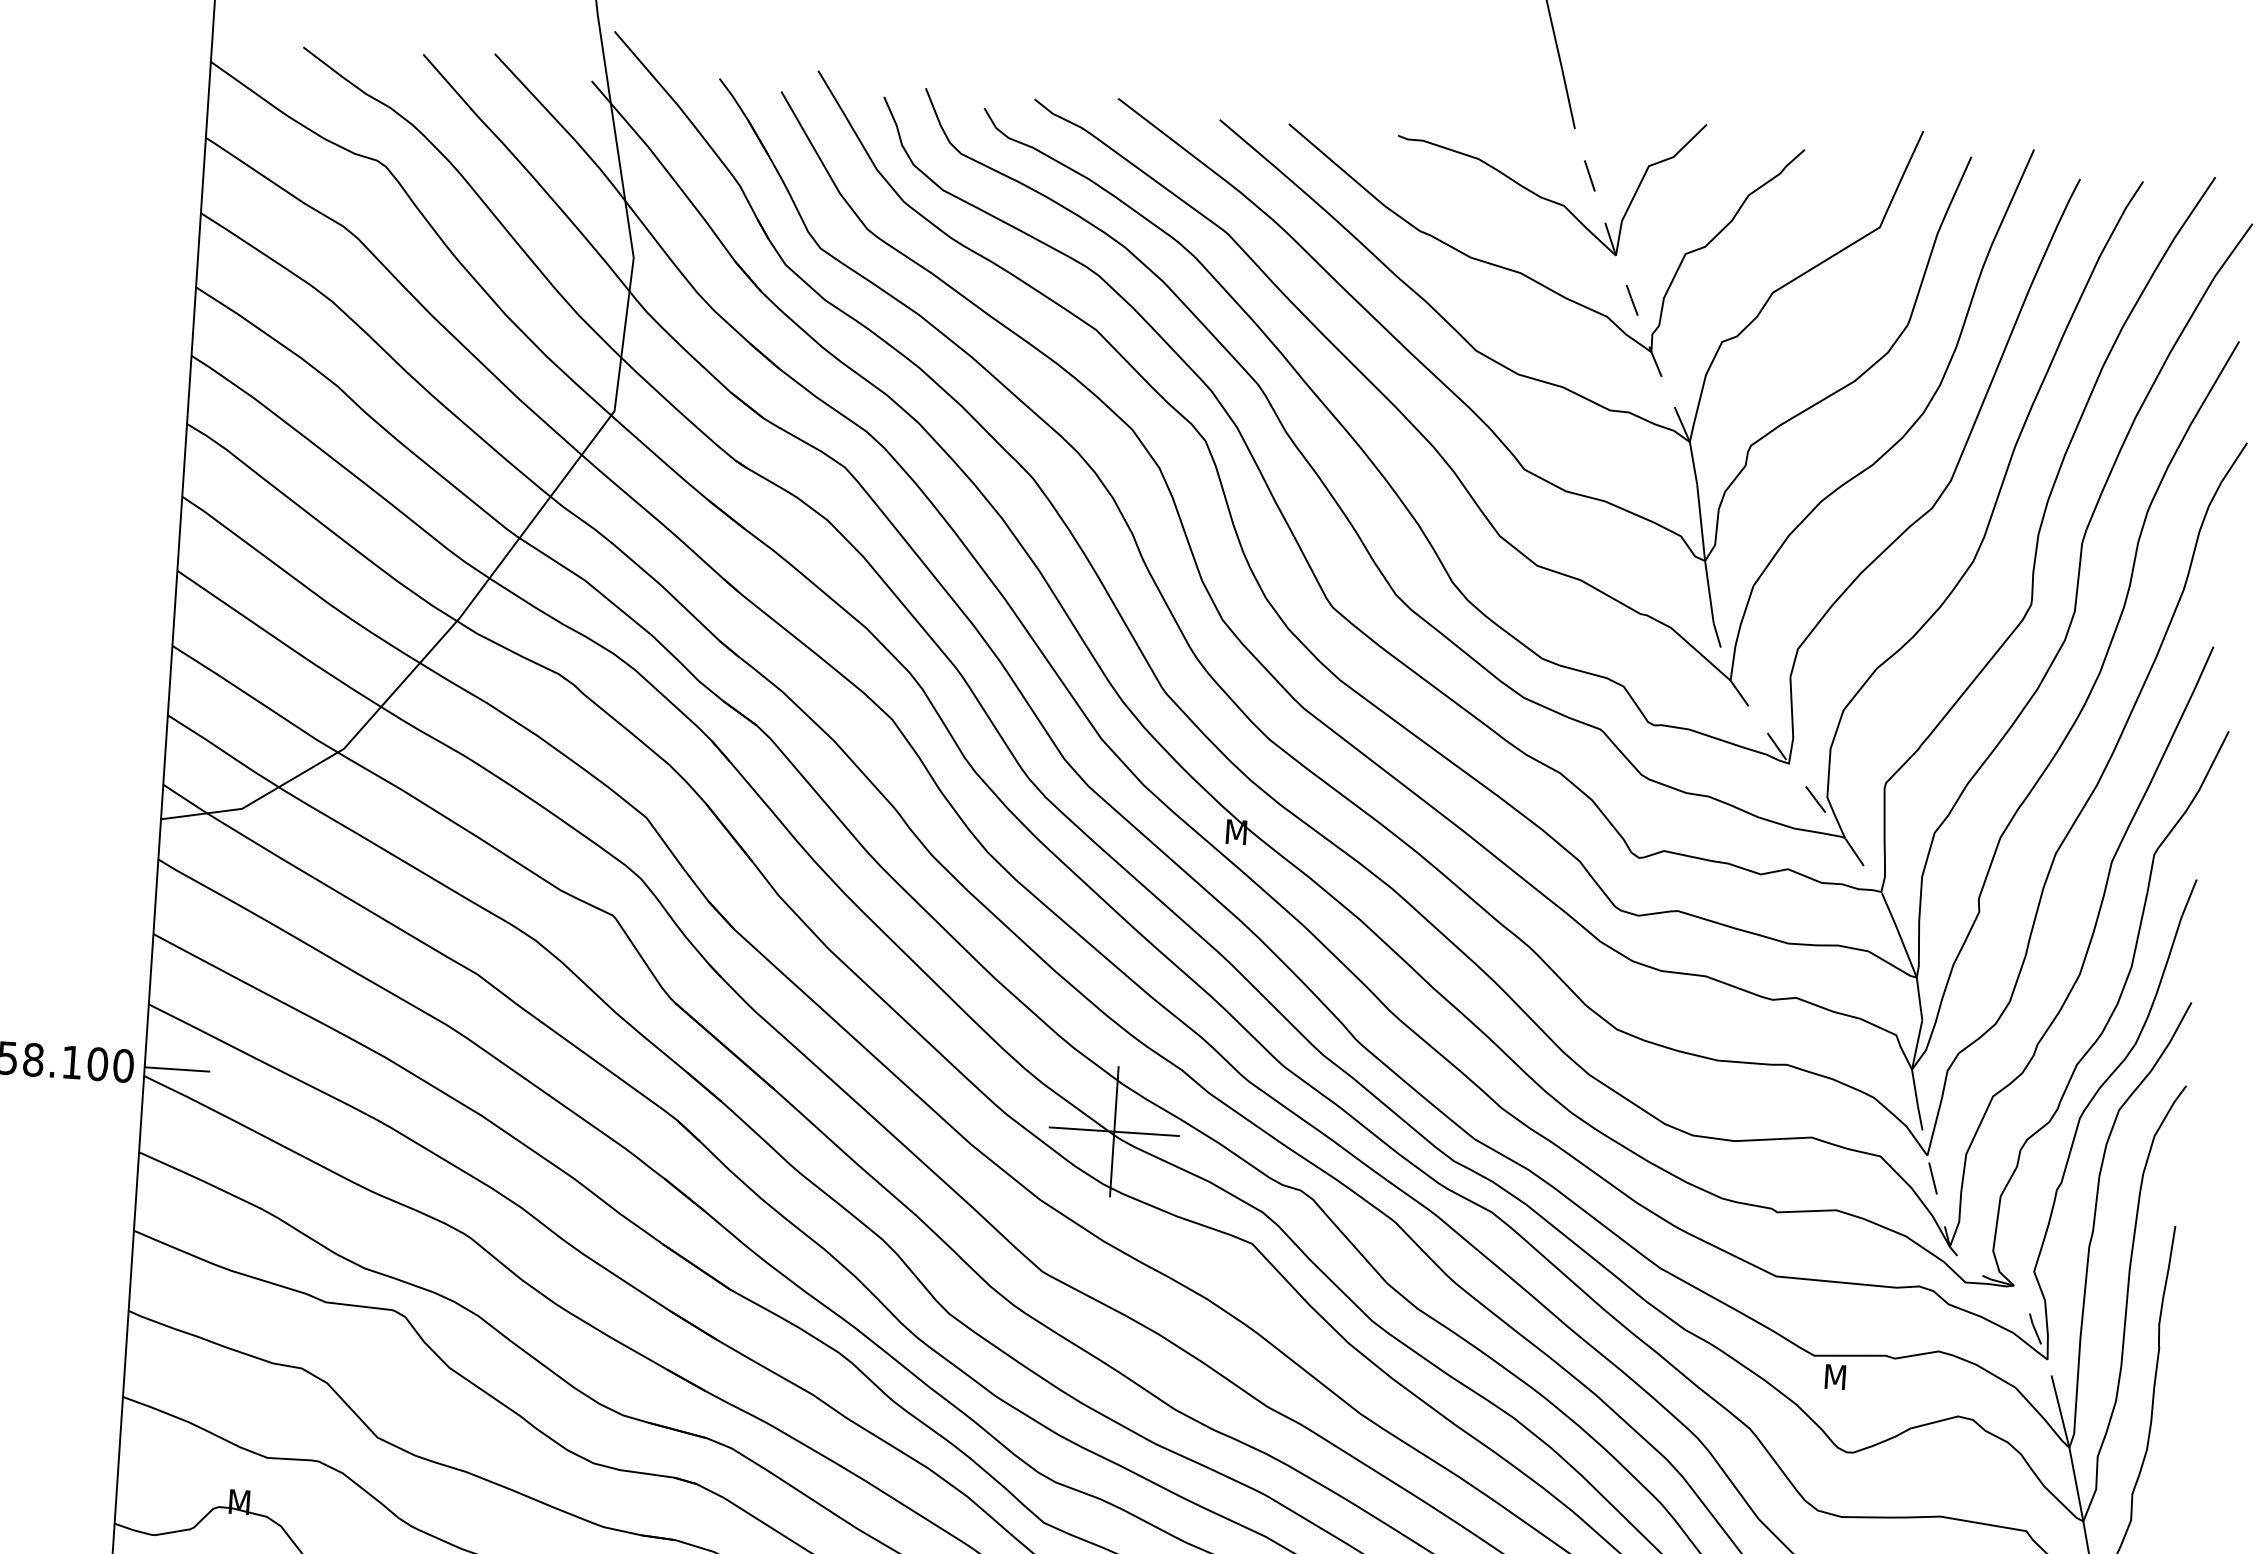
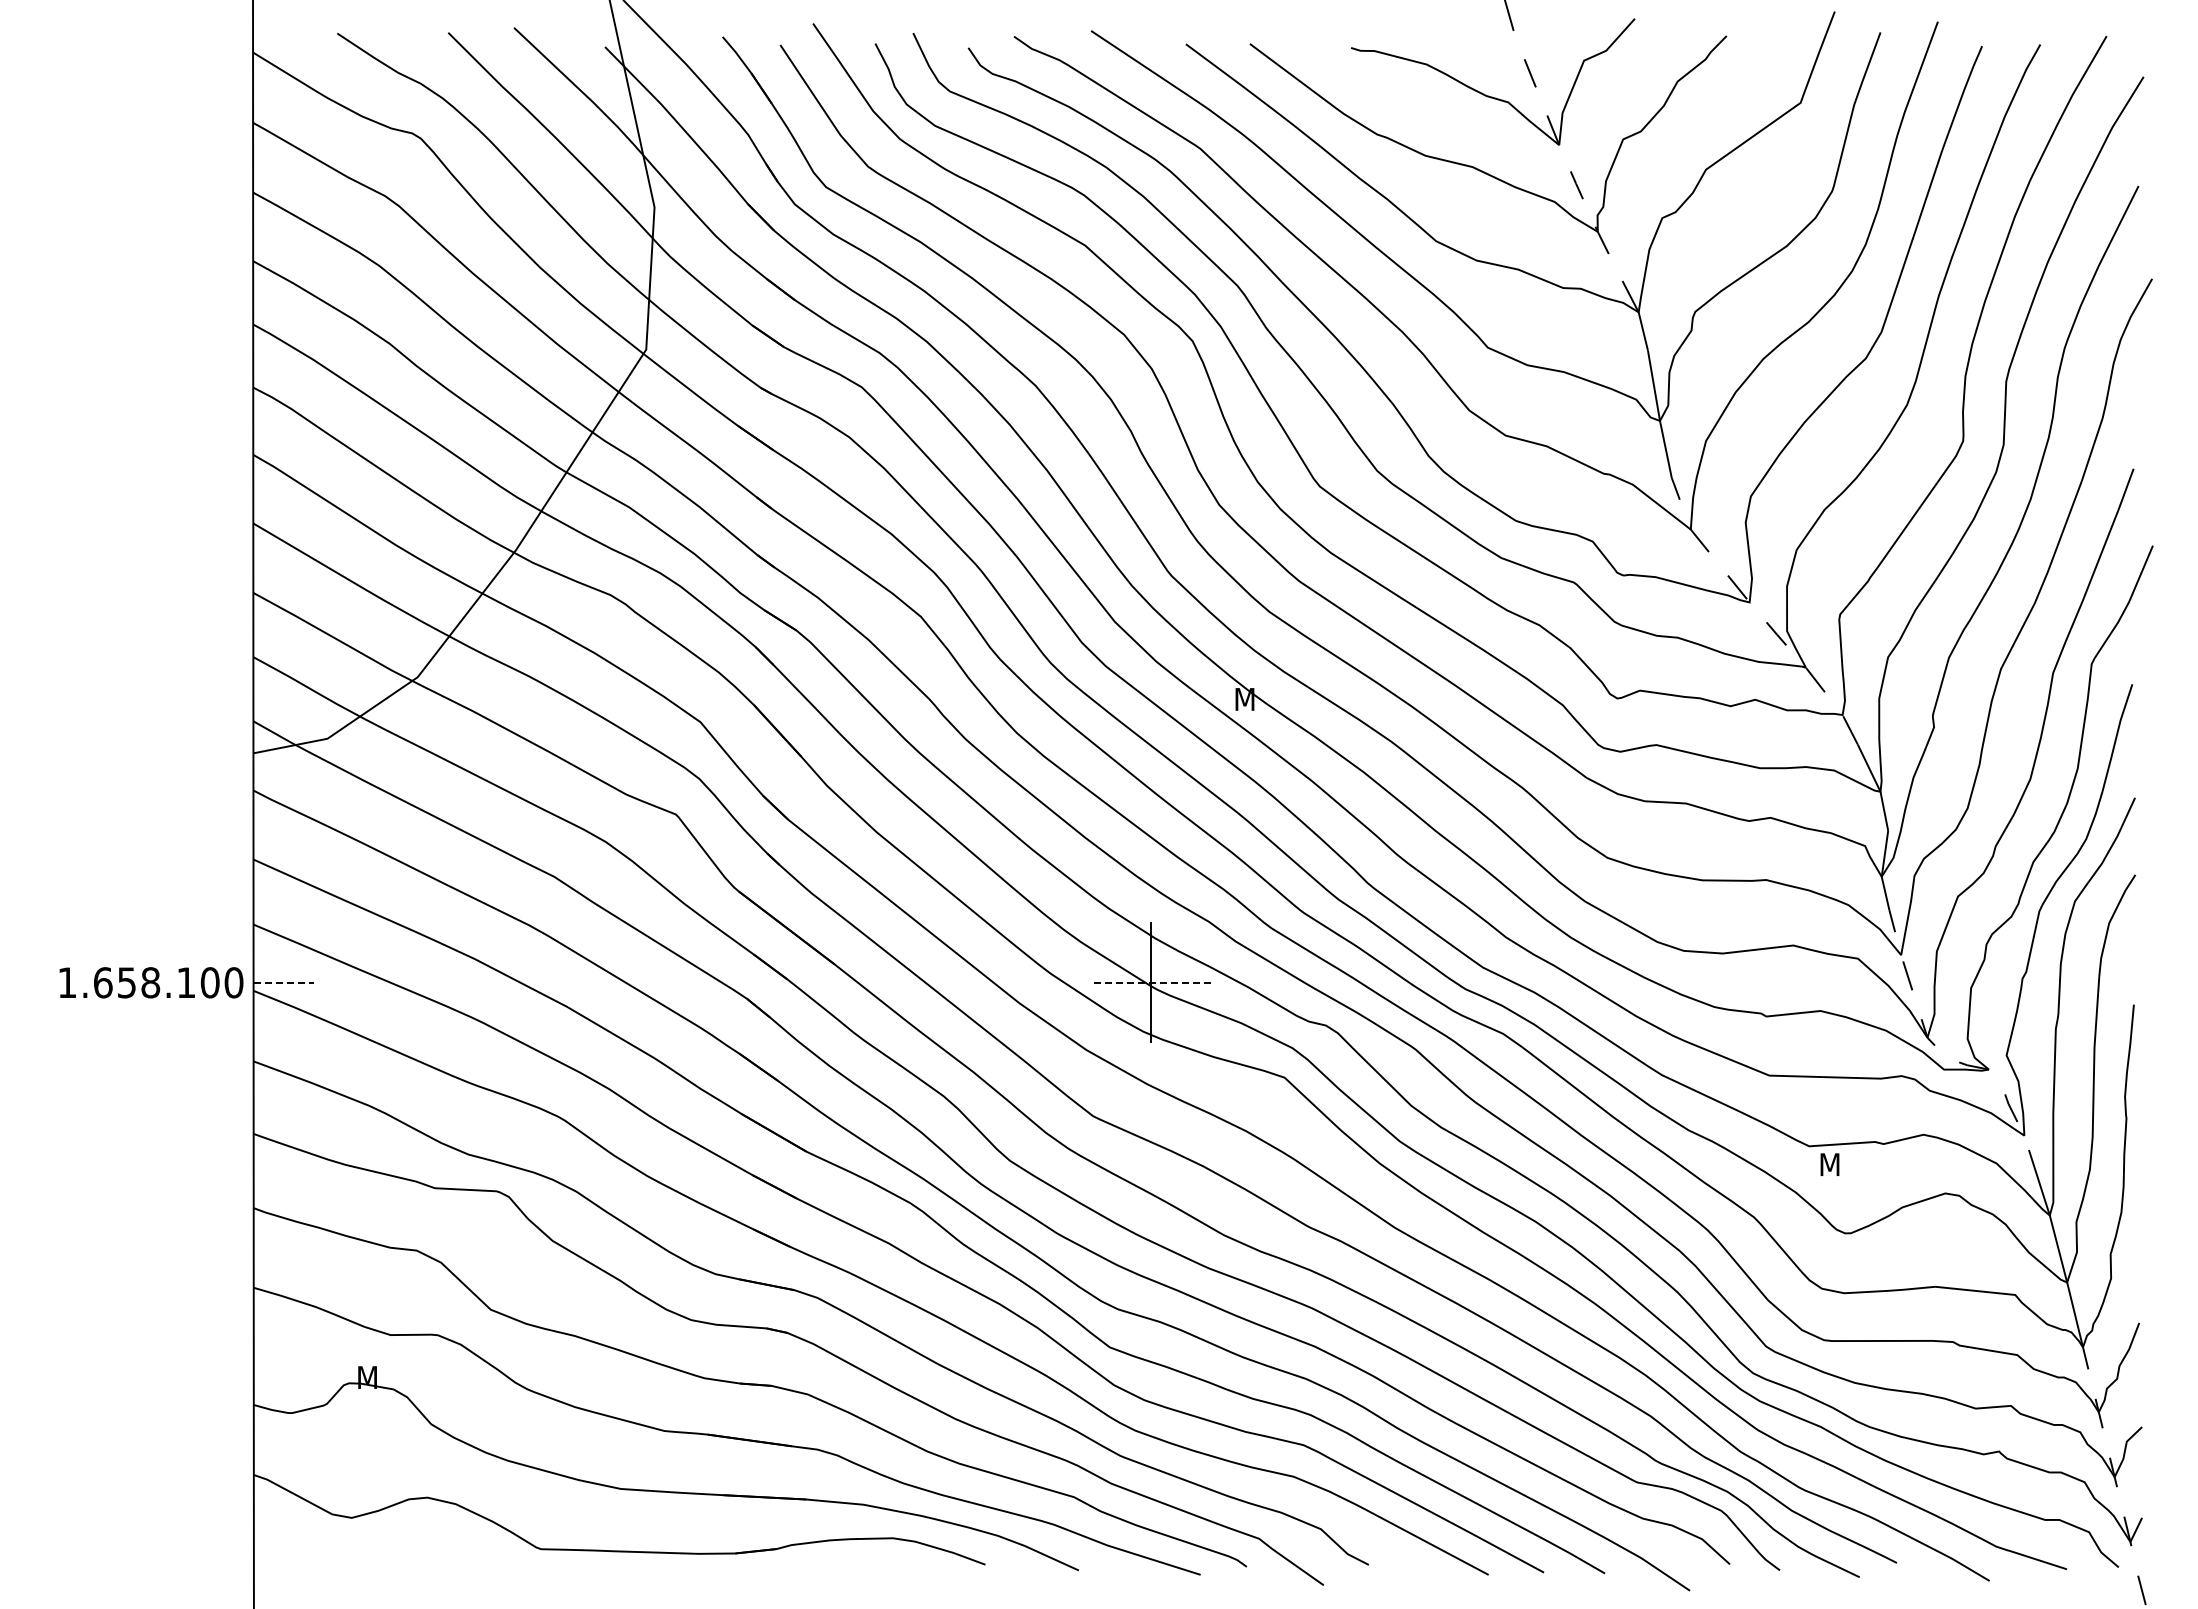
line: (178, 1069) -> (284, 982), solid -> dashed
line: (1114, 1131) -> (1150, 982), solid -> dashed

